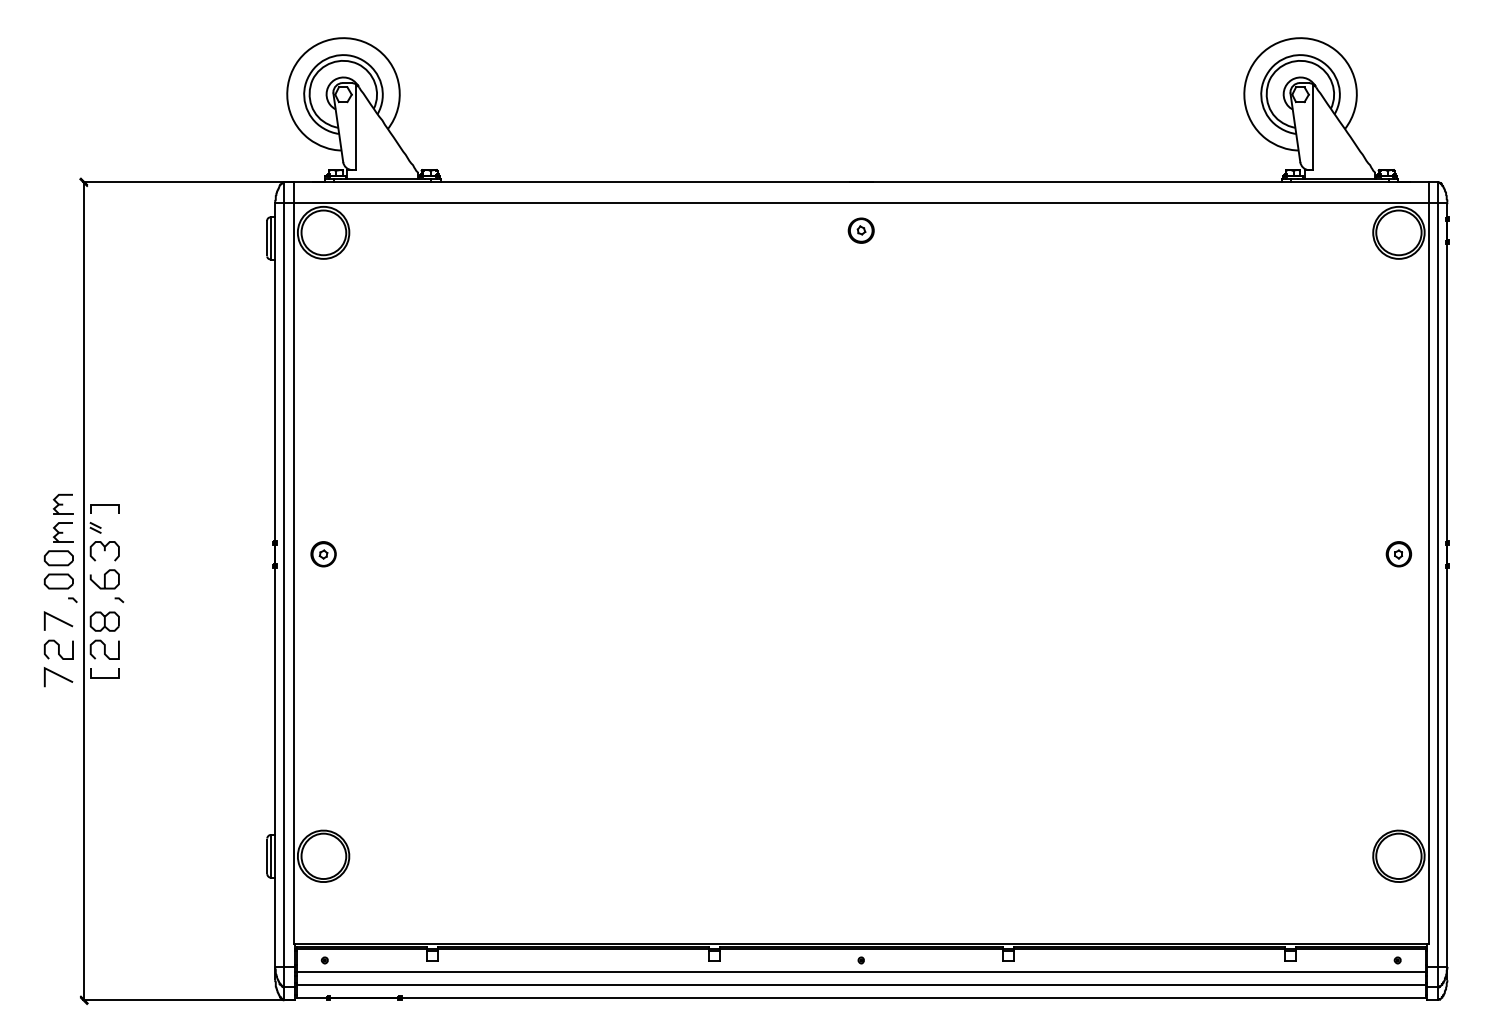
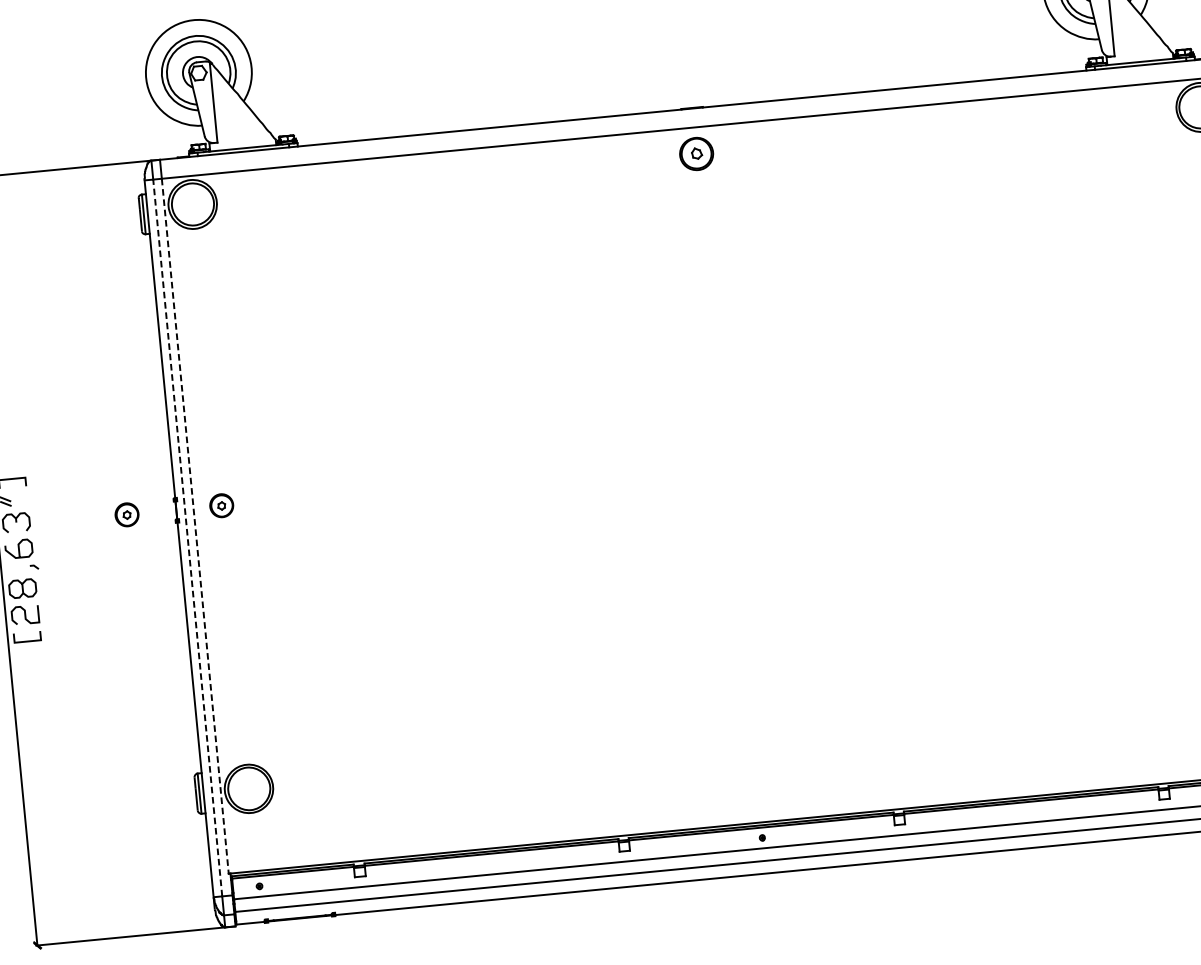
part: (860, 230) -> (695, 153), size x1.4
part: (222, 554) -> (126, 515), added
line: (293, 573) -> (195, 526), solid -> dashed
line: (284, 584) -> (187, 537), solid -> dashed

